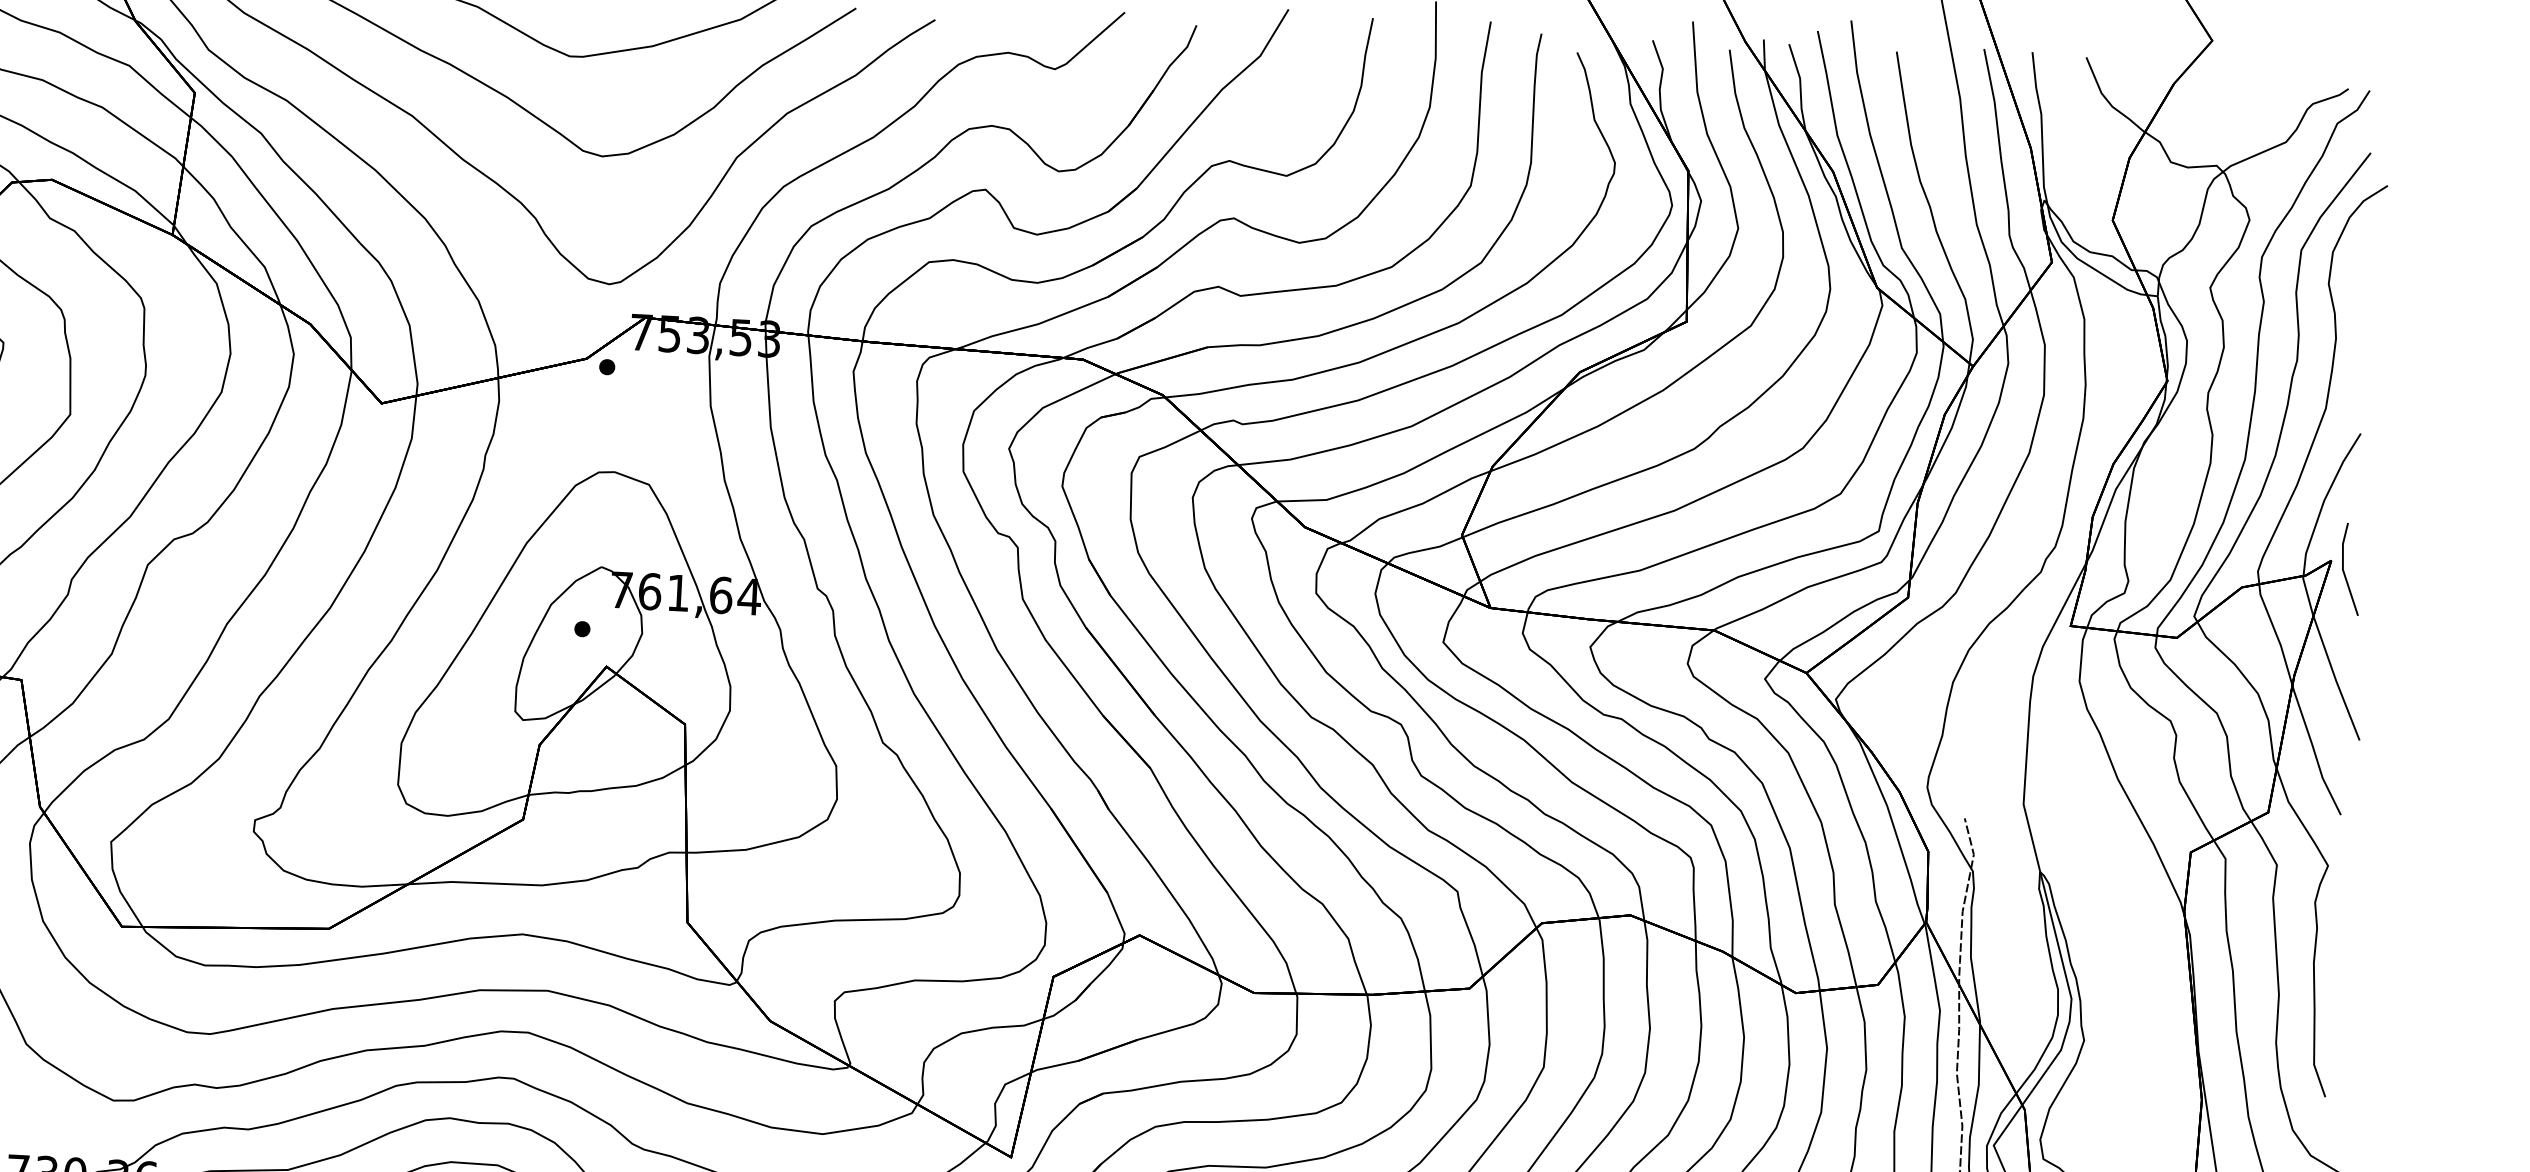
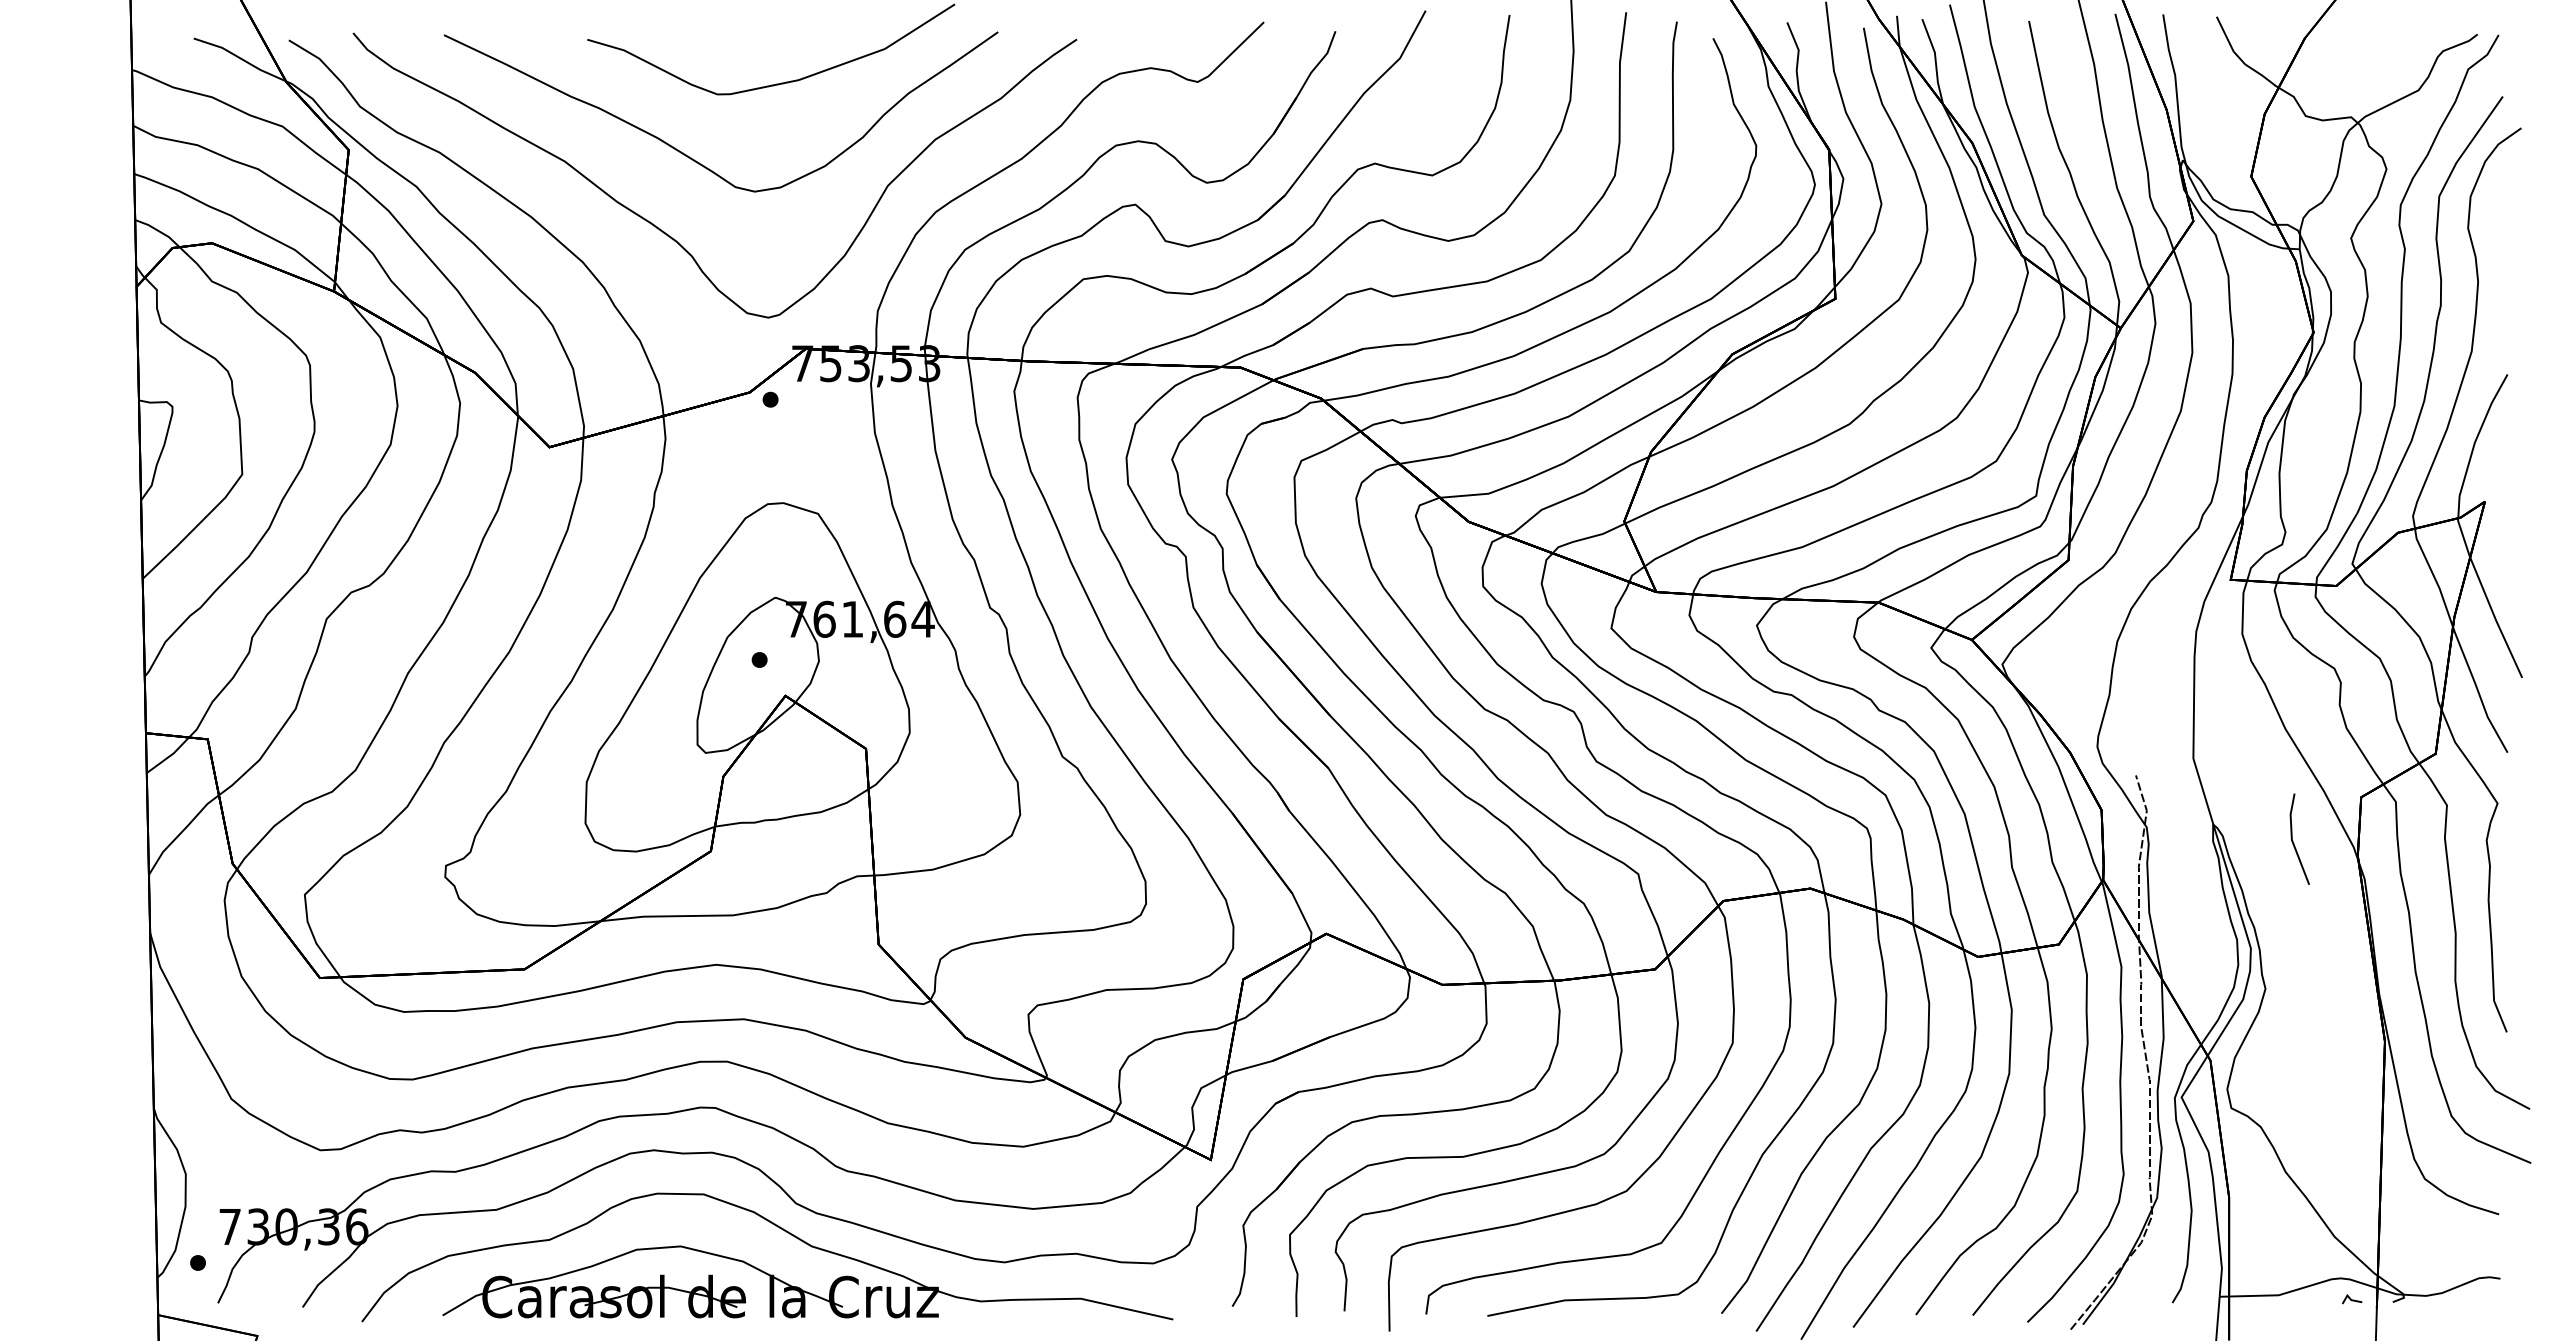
line: (2344, 570) -> (2293, 840), moved

